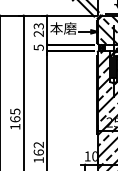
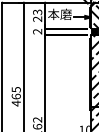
text: (38, 47) -> (37, 31), 5 -> 2
text: (15, 126) -> (16, 103), 165 -> 465

